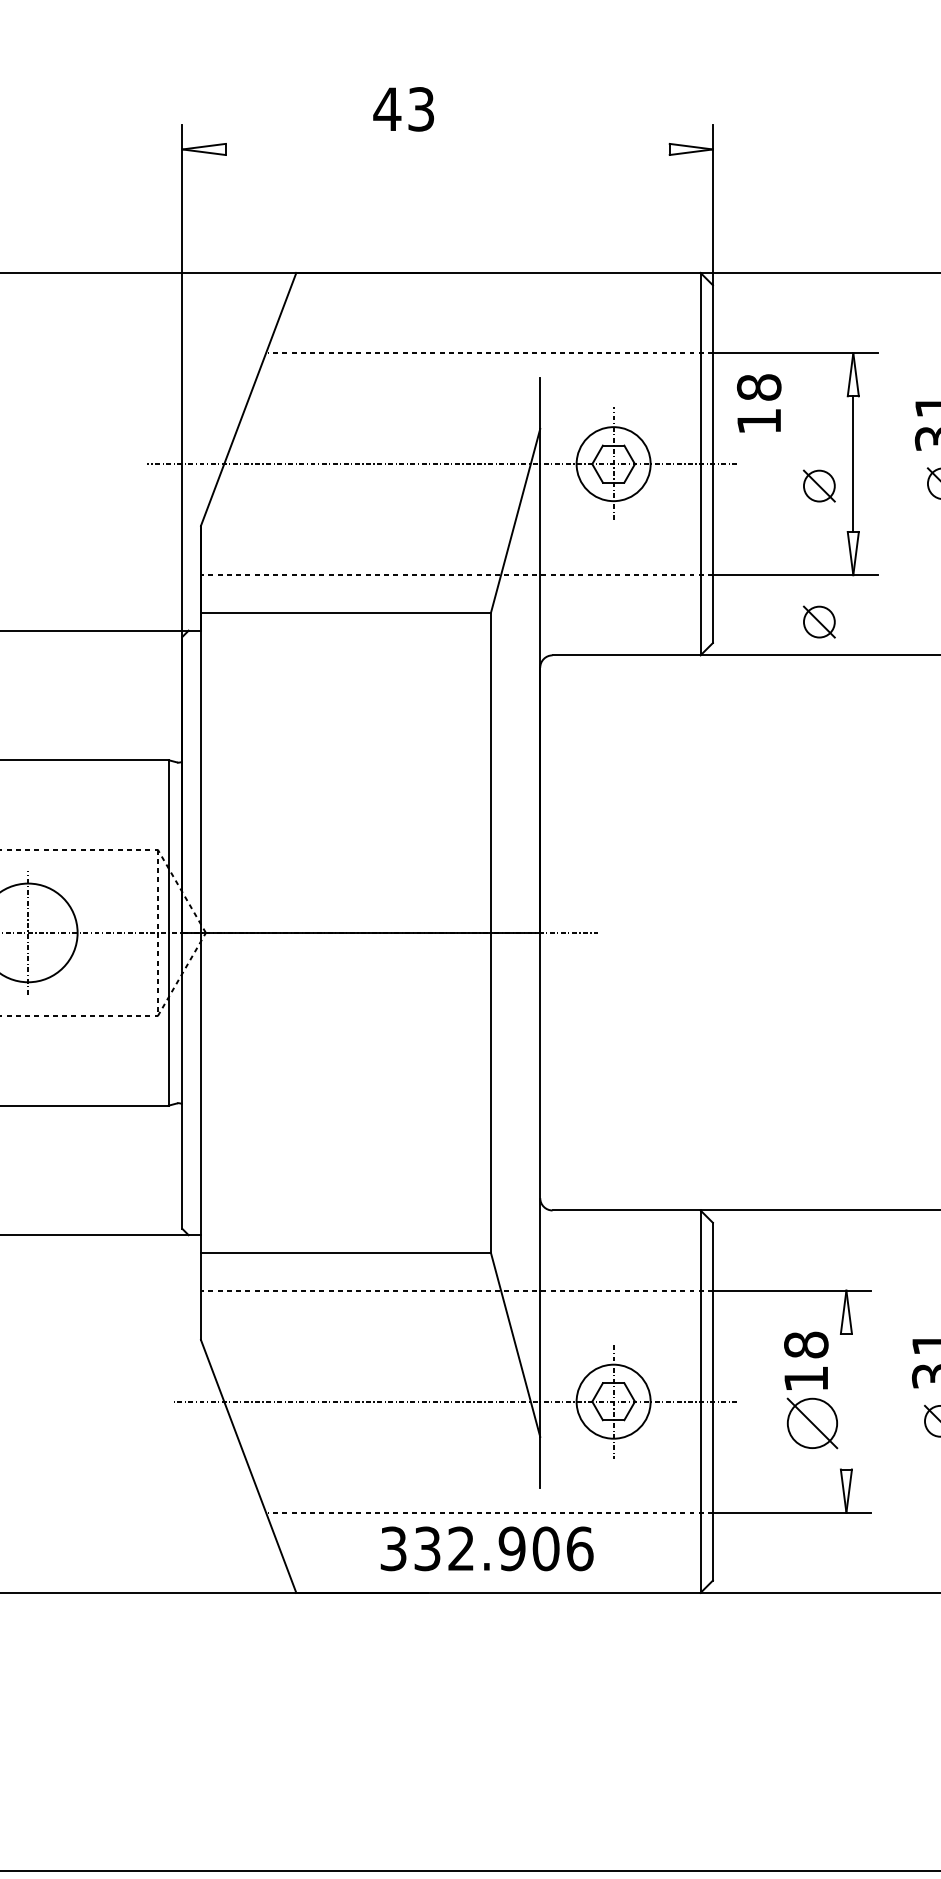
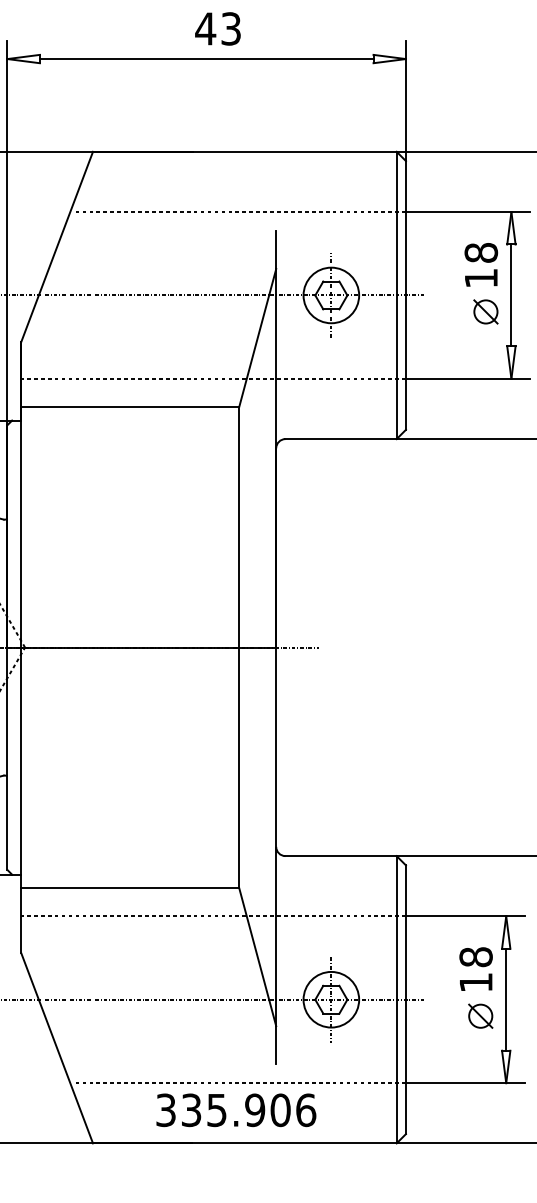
text: (403, 109) -> (217, 29), moved
line: (447, 149) -> (206, 59), added
text: (759, 403) -> (481, 264), moved
part: (818, 621) -> (485, 413), removed
line: (846, 1401) -> (506, 999), added
part: (812, 1423) -> (480, 1016), size x0.62
text: (460, 1548) -> (216, 1110), 332.906 -> 335.906

